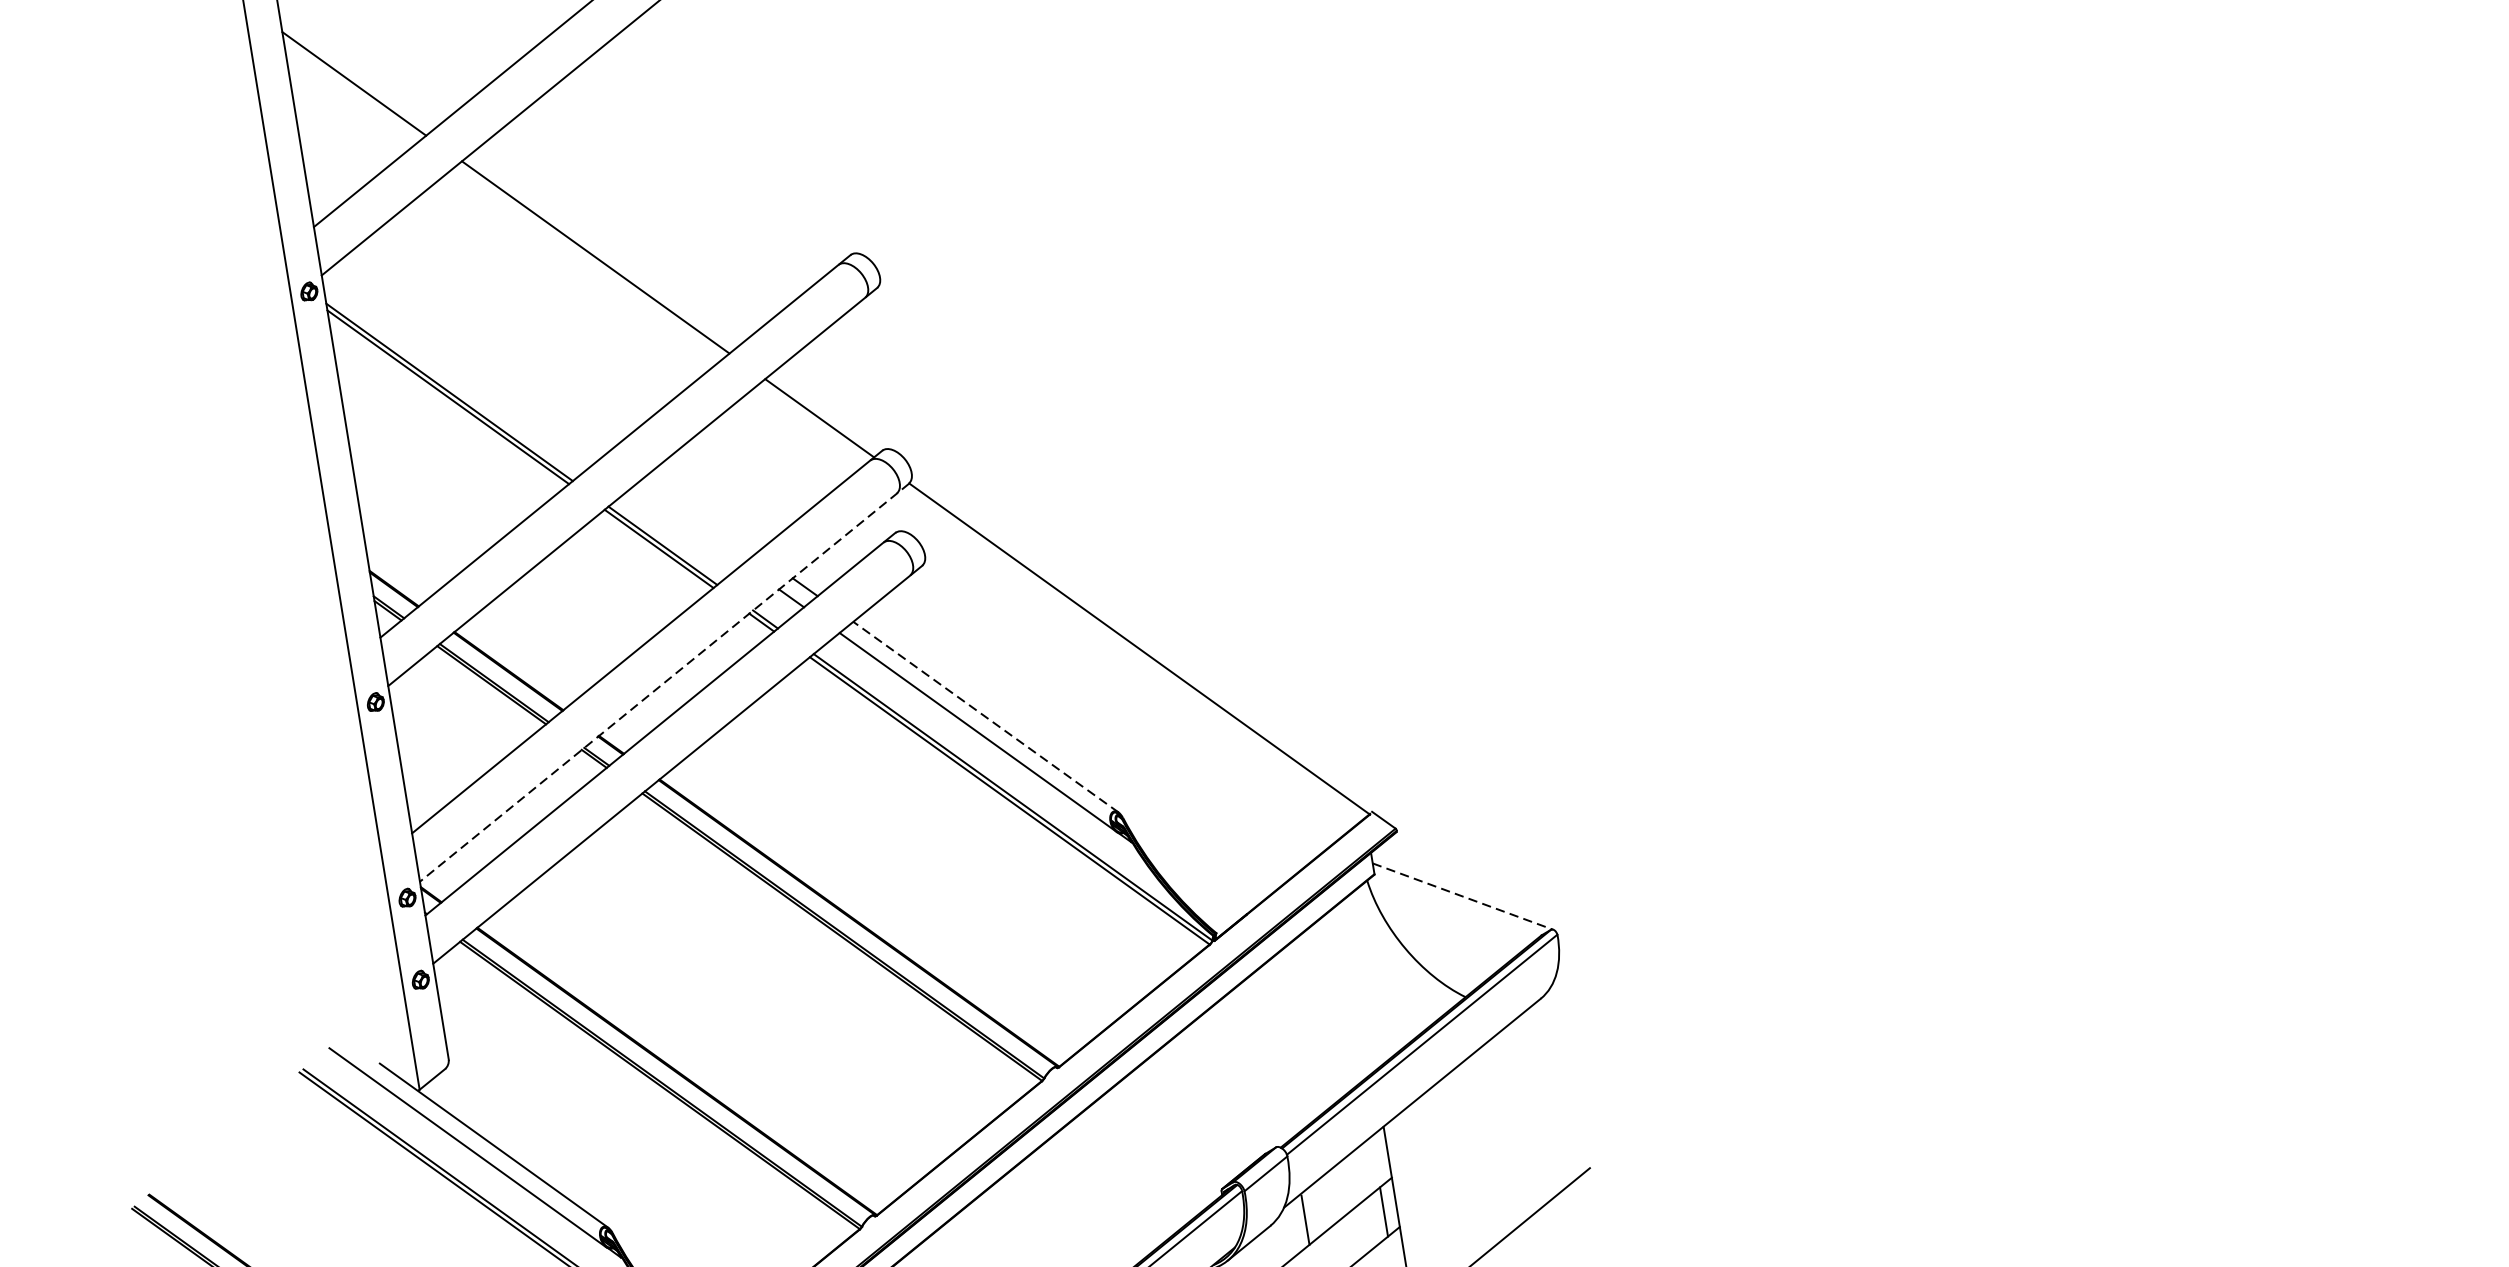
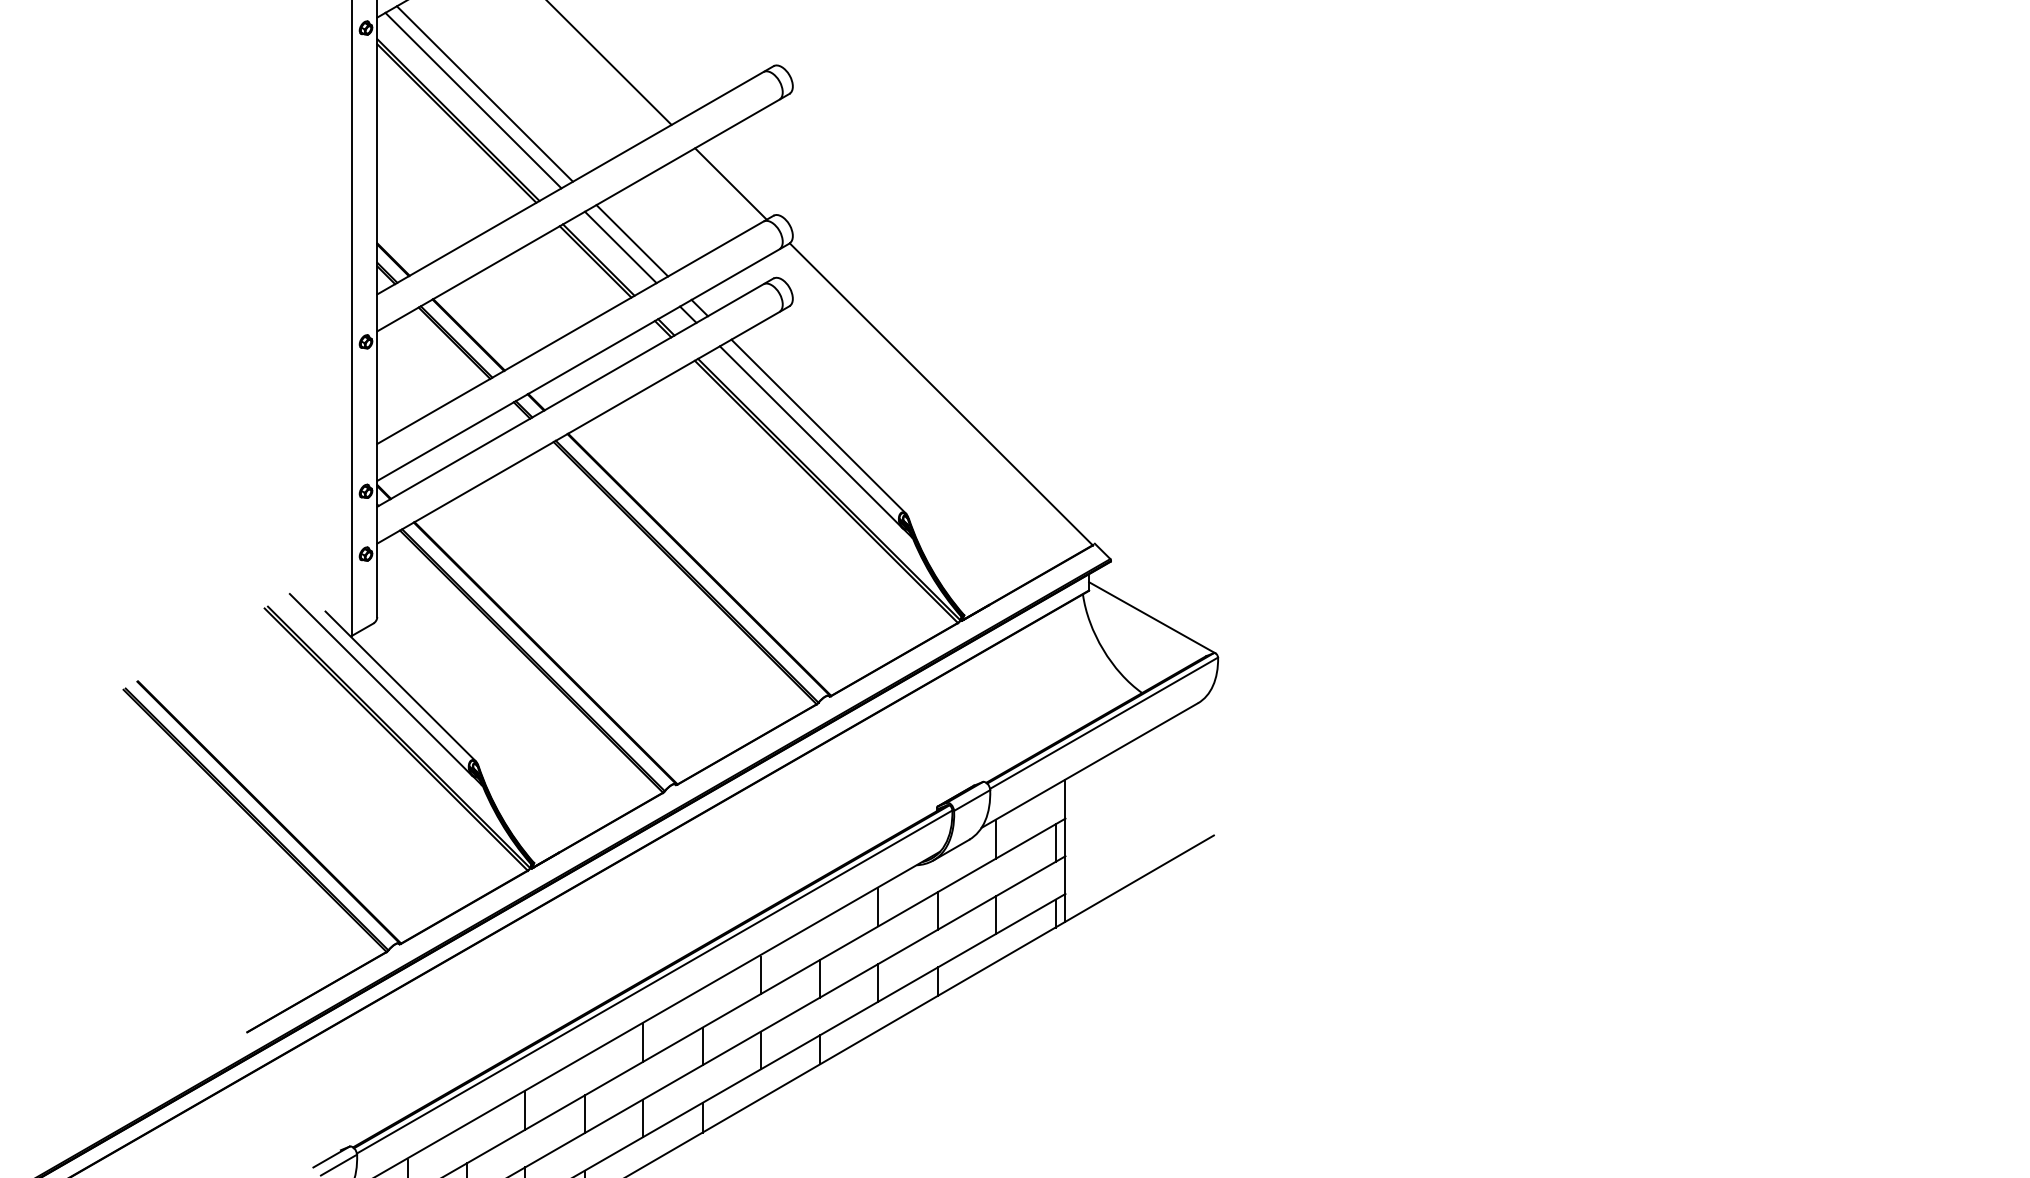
line: (478, 352) -> (484, 93), added
line: (465, 363) -> (473, 100), added
line: (702, 513) -> (632, 240), added
line: (688, 524) -> (620, 247), added
line: (664, 683) -> (583, 362), dashed -> solid
line: (985, 717) -> (818, 426), dashed -> solid
line: (1463, 896) -> (1152, 617), dashed -> solid

